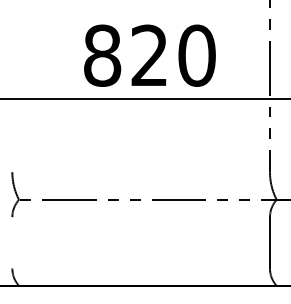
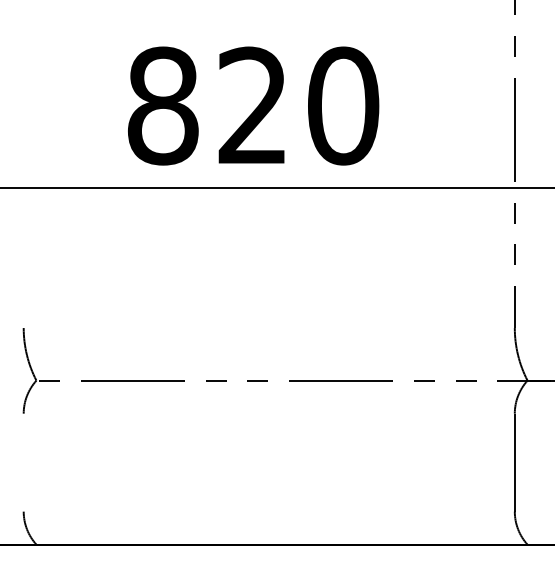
text: (149, 55) -> (252, 105), moved

